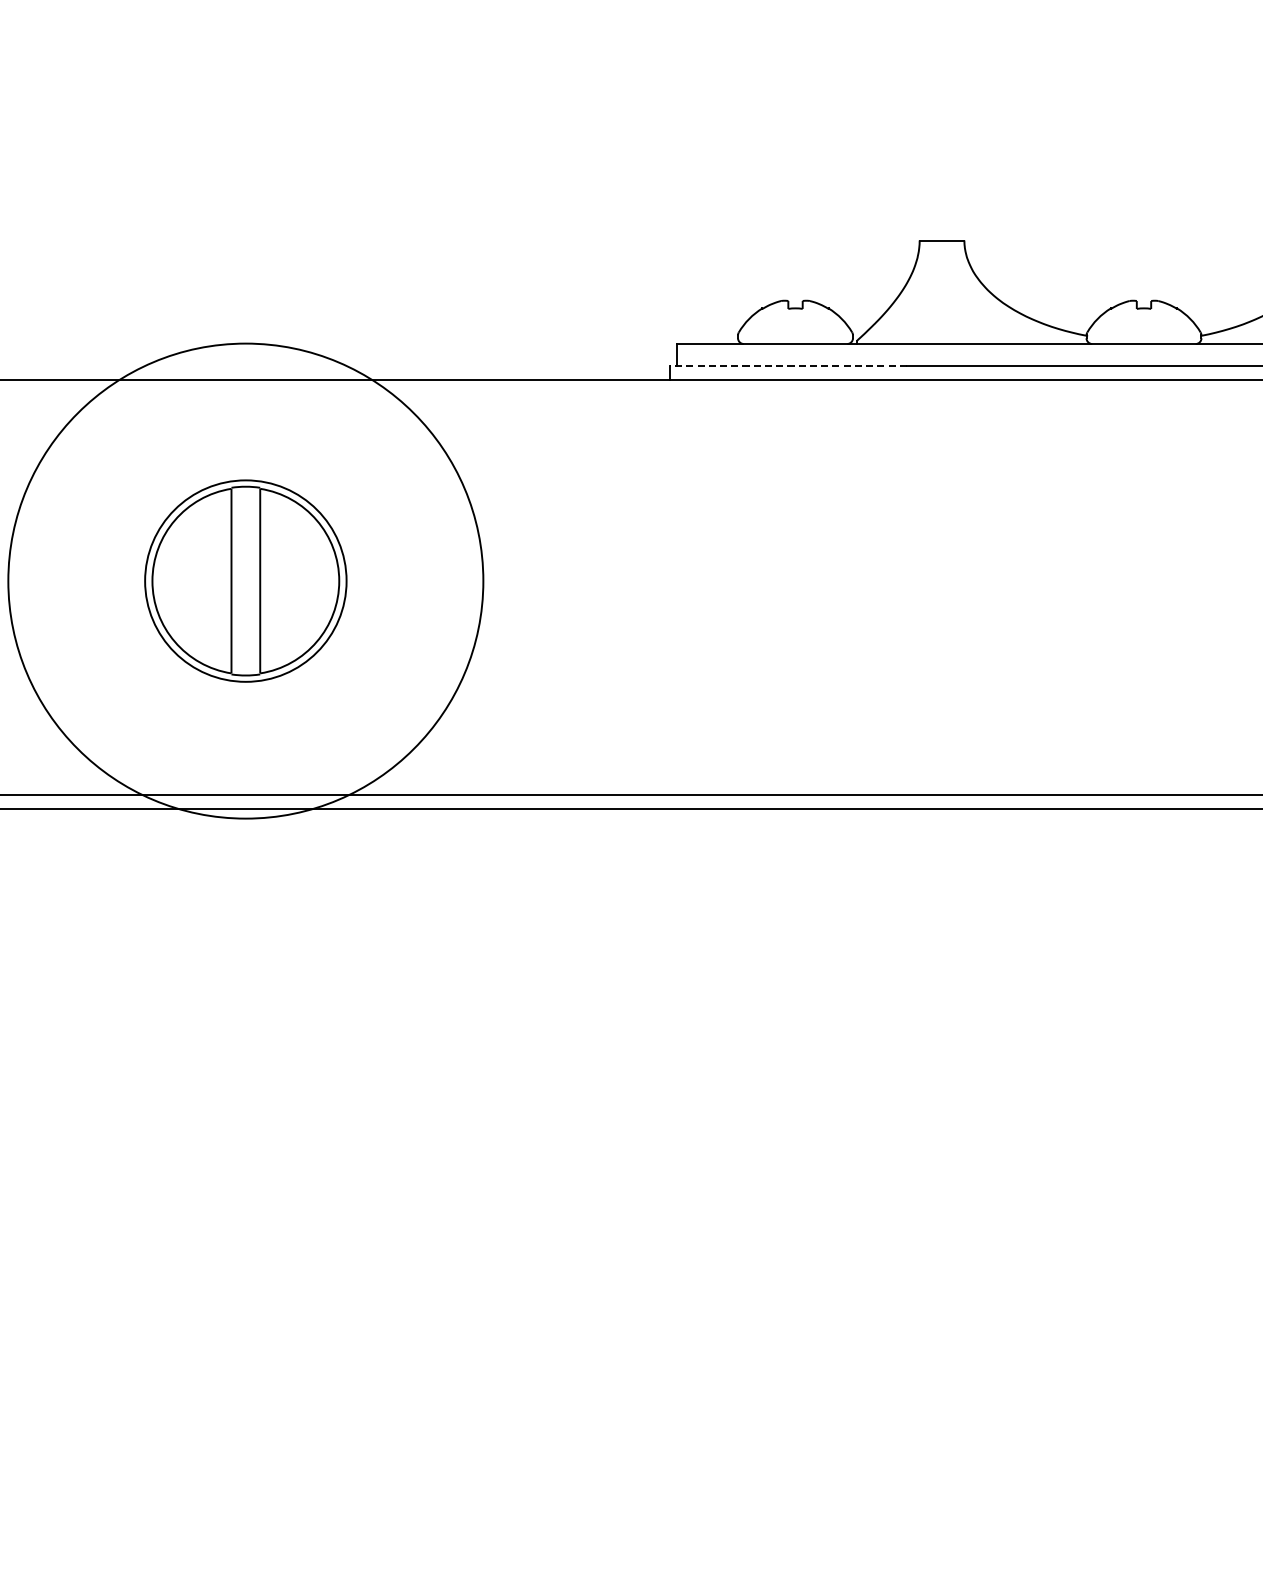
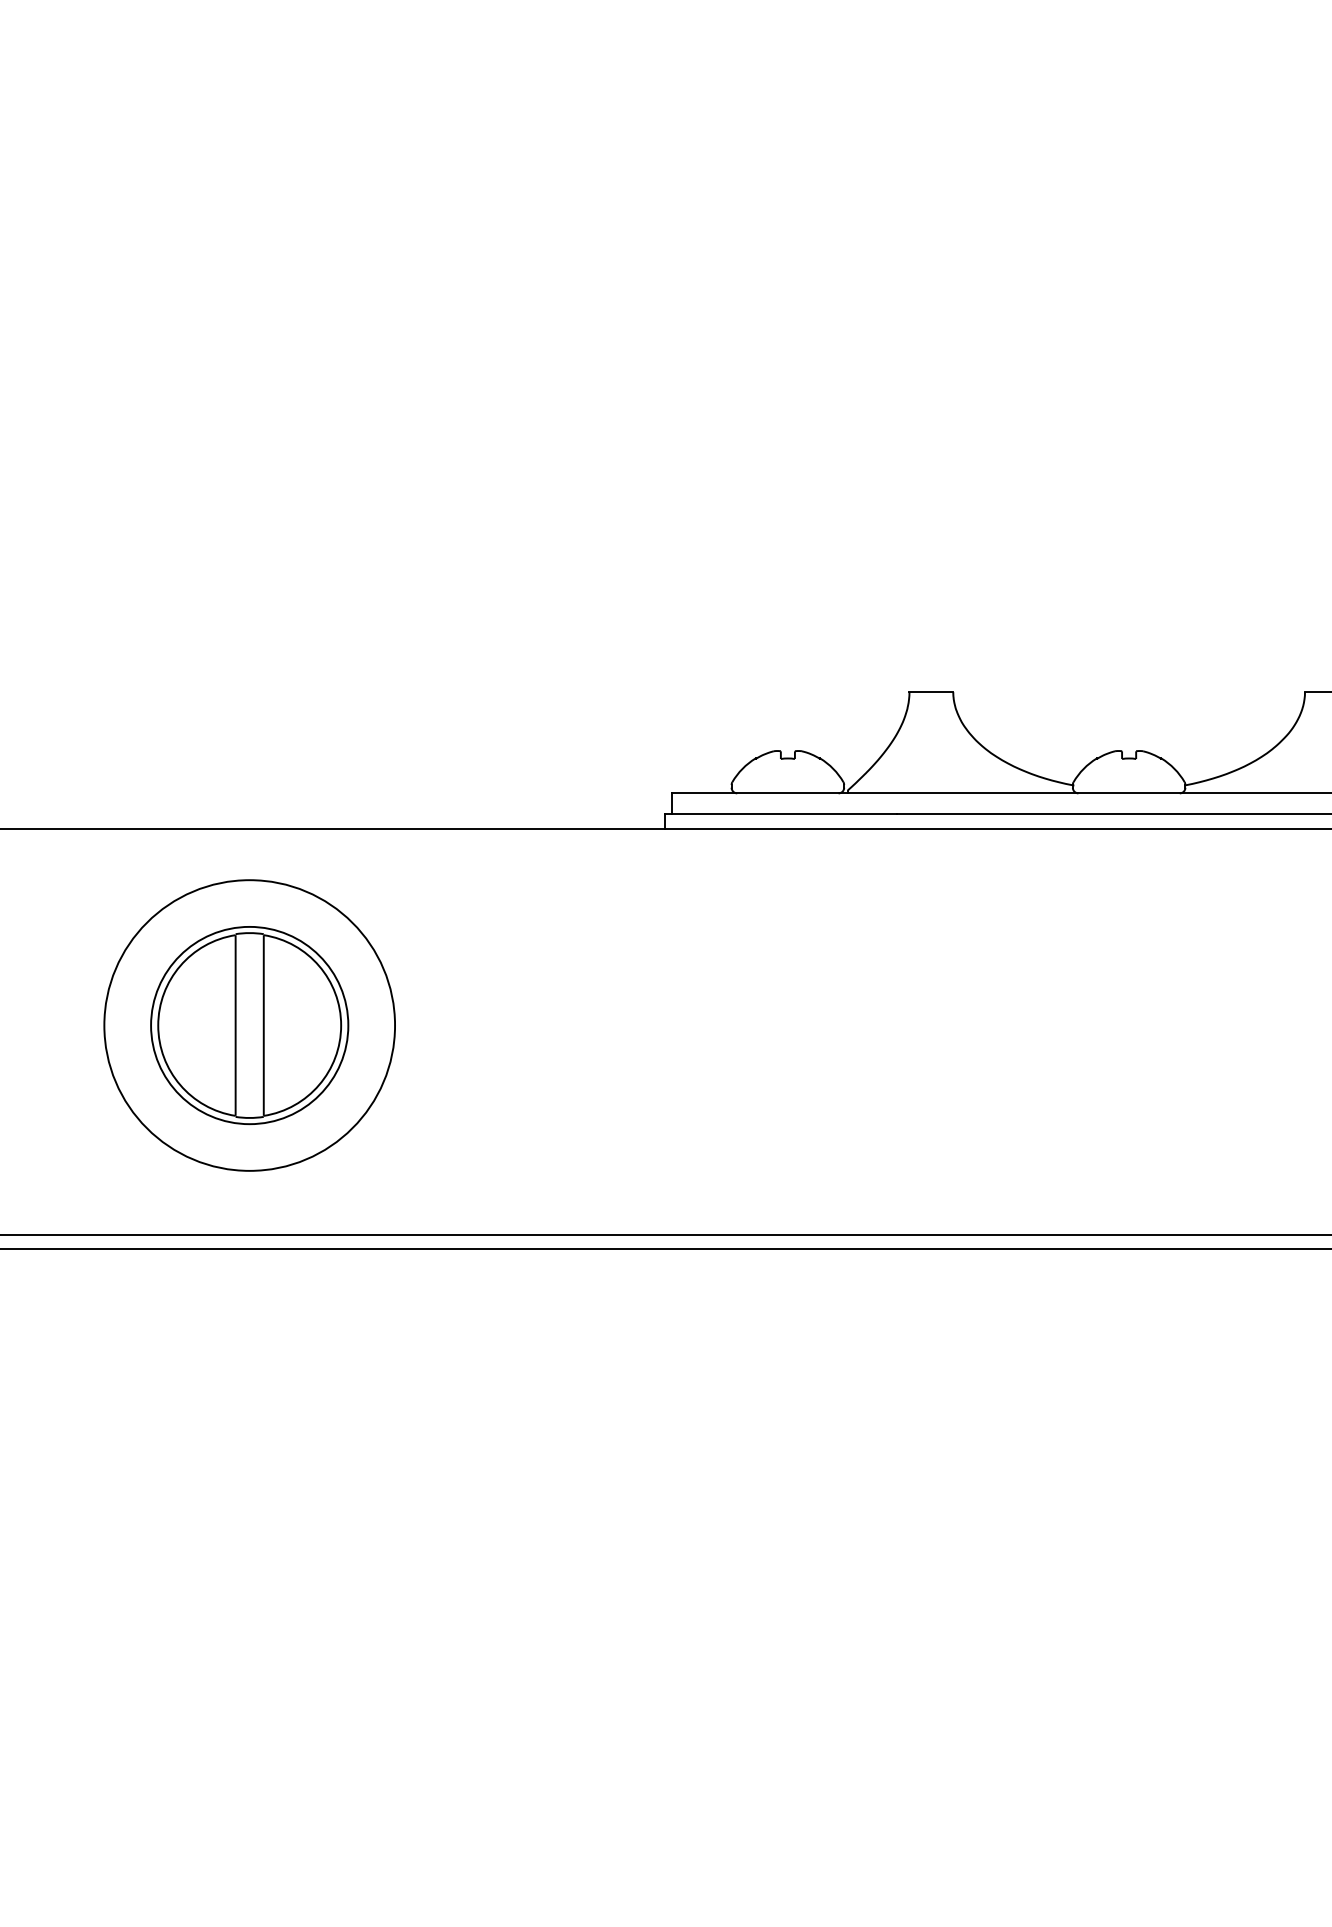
line: (787, 365) -> (780, 814), dashed -> solid
circle: (245, 581) -> (249, 1025), size x0.62

